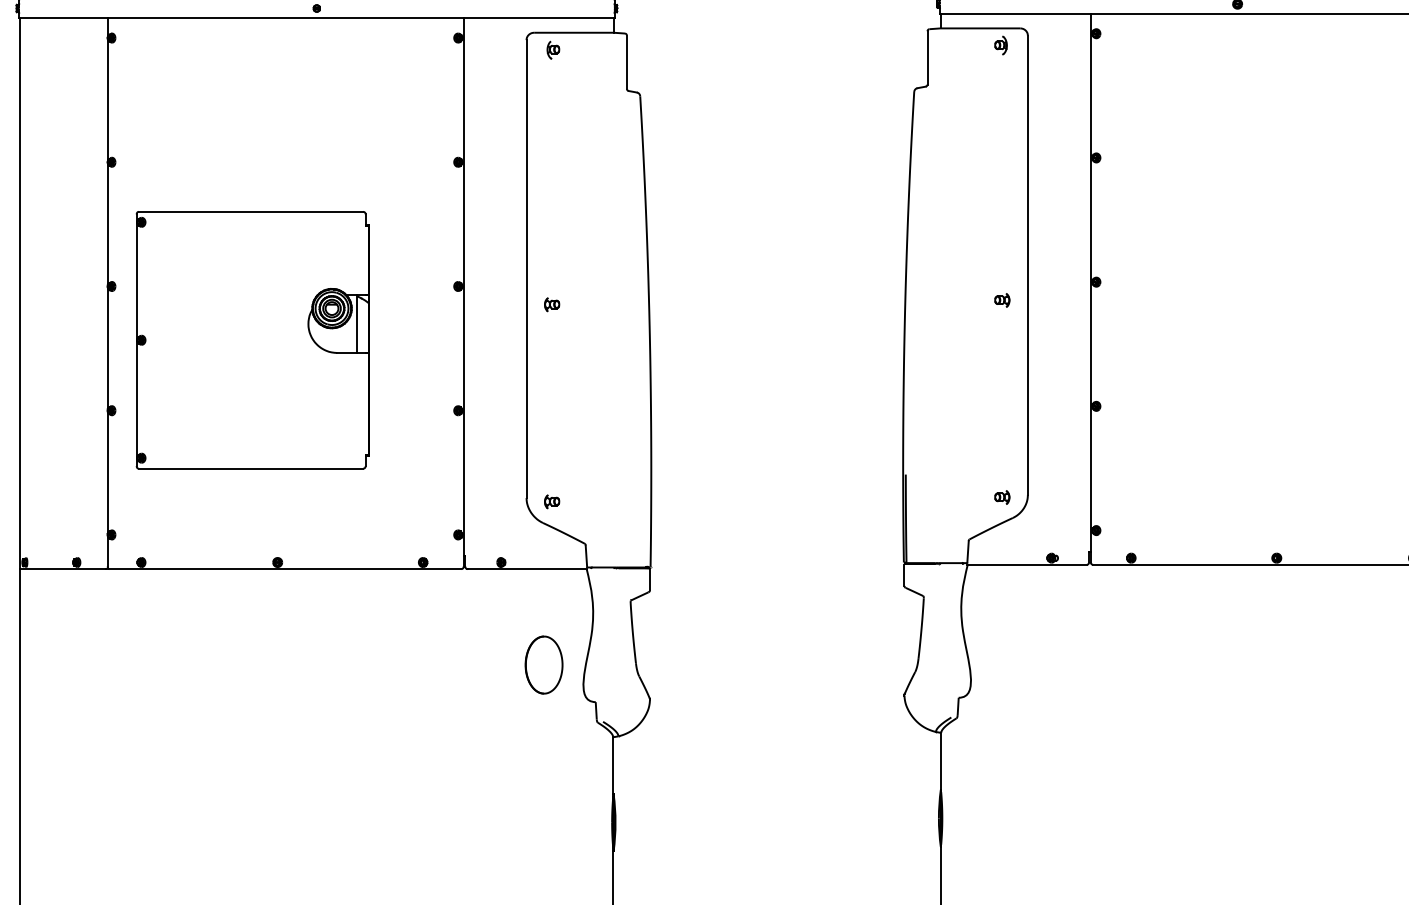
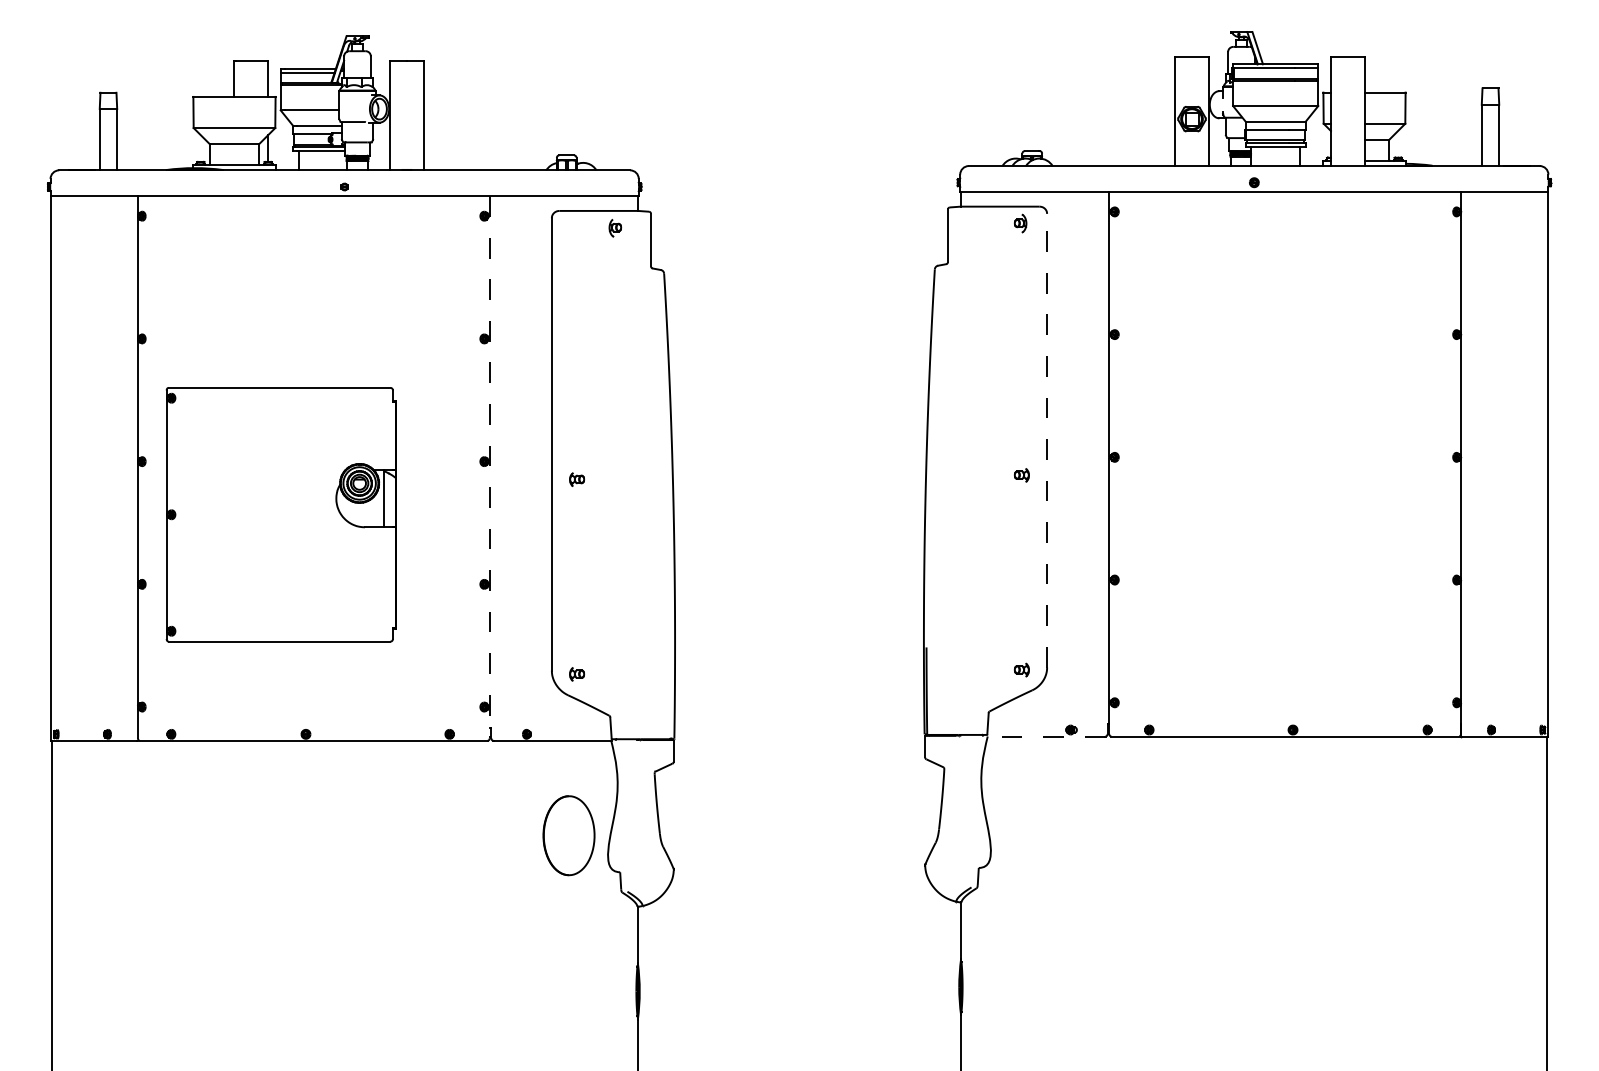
part: (552, 50) -> (614, 228), moved
line: (1028, 265) -> (1047, 440), solid -> dashed
line: (463, 292) -> (489, 467), solid -> dashed
line: (1026, 564) -> (1045, 736), solid -> dashed
part: (544, 664) -> (569, 835), size x1.4

